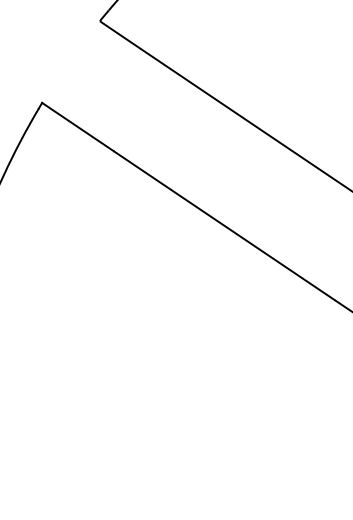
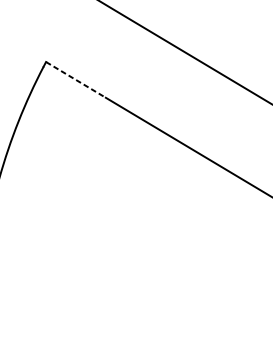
line: (78, 127) -> (76, 80), solid -> dashed

